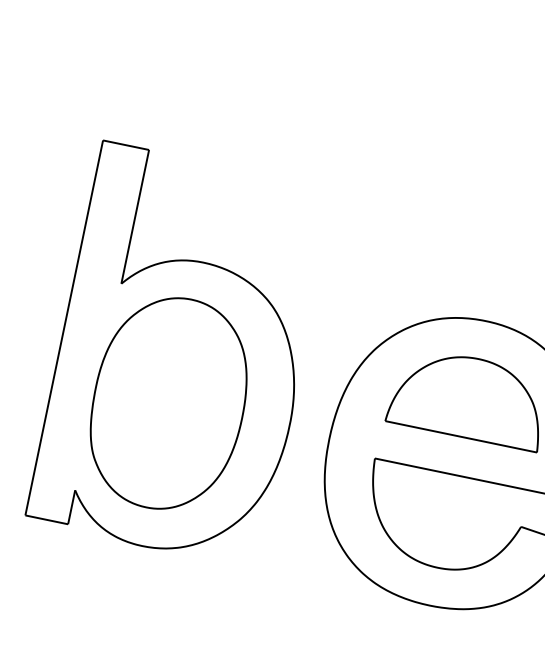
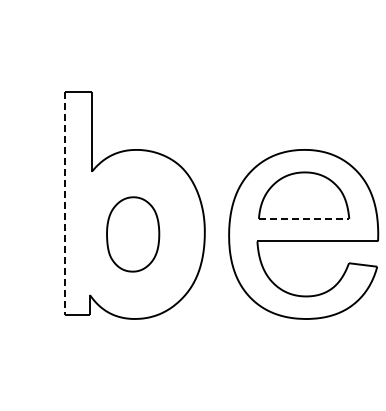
line: (64, 327) -> (64, 203), solid -> dashed
part: (167, 403) -> (132, 234), size x0.6
line: (461, 436) -> (304, 218), solid -> dashed

